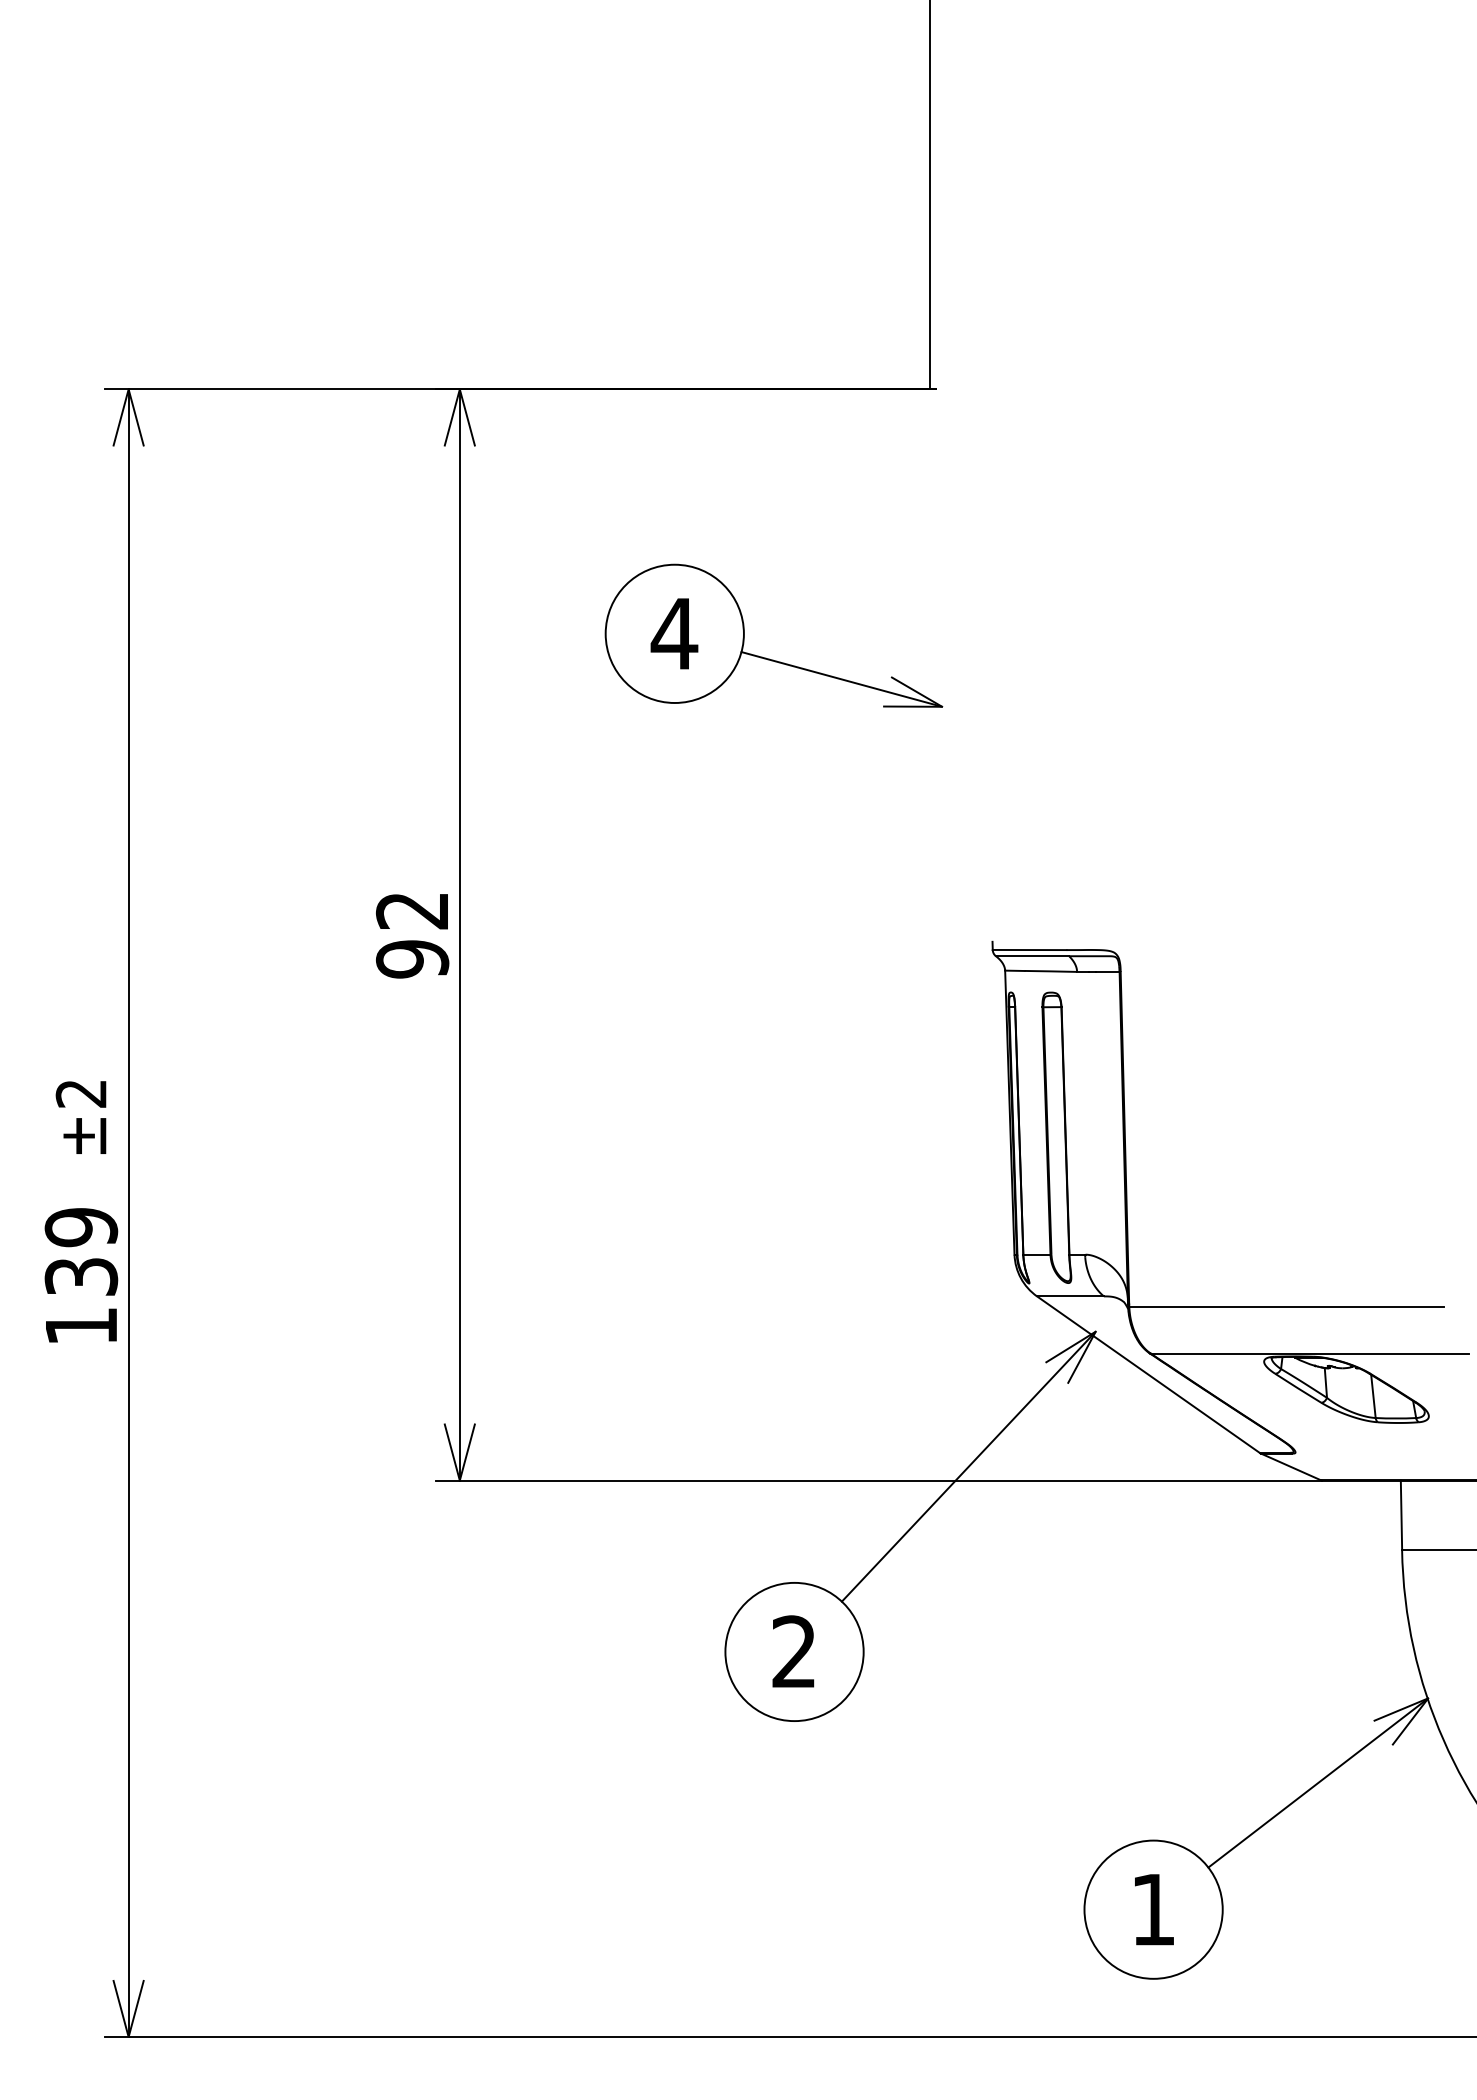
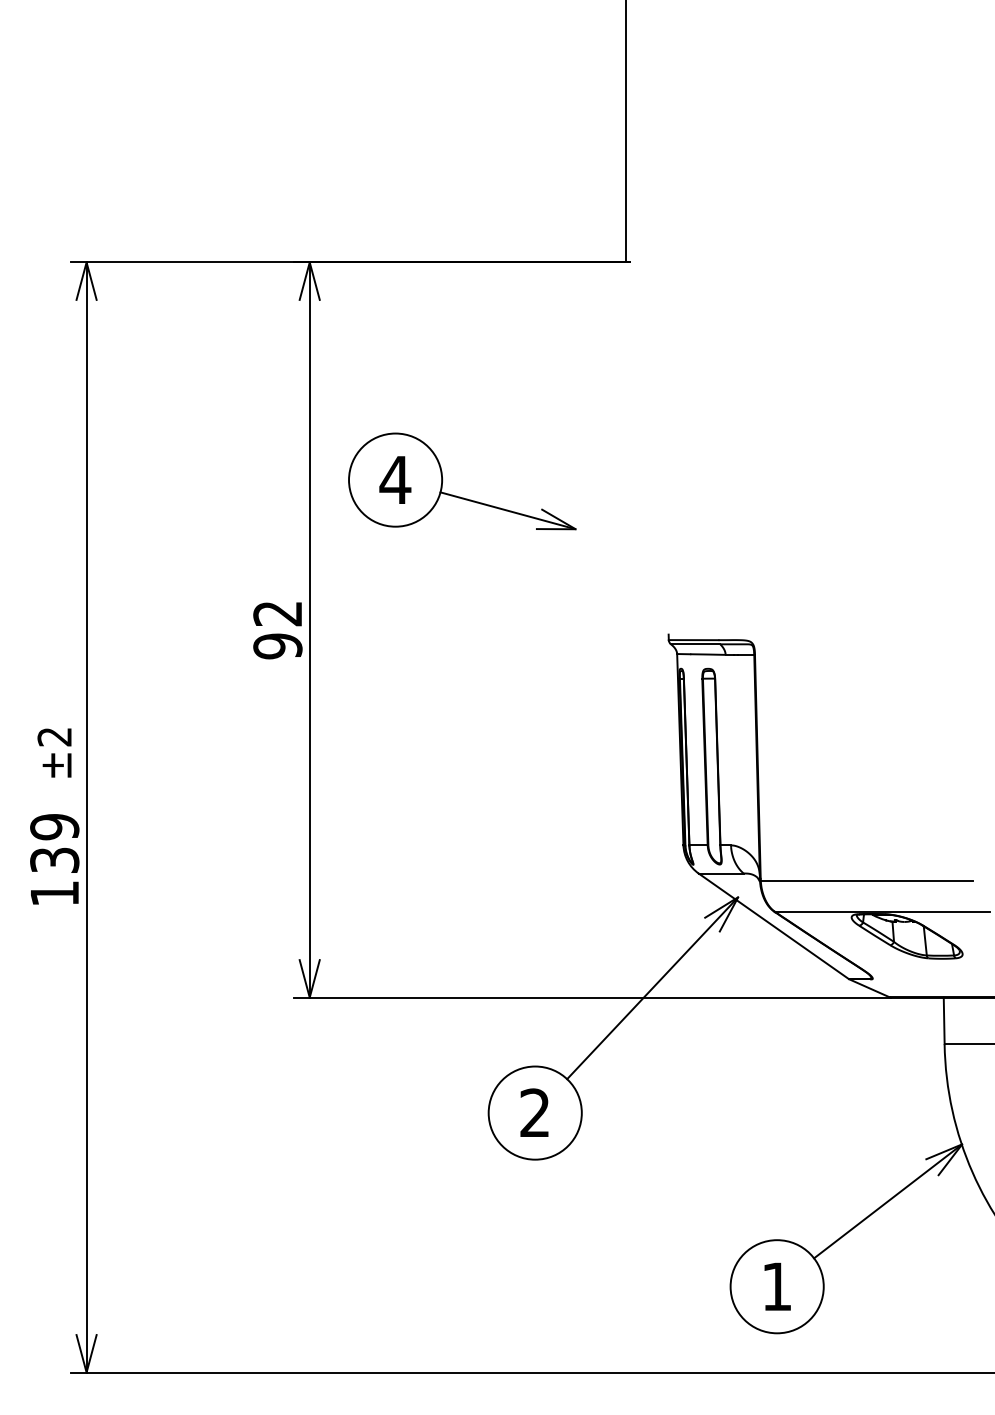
part: (771, 658) -> (460, 496), moved

